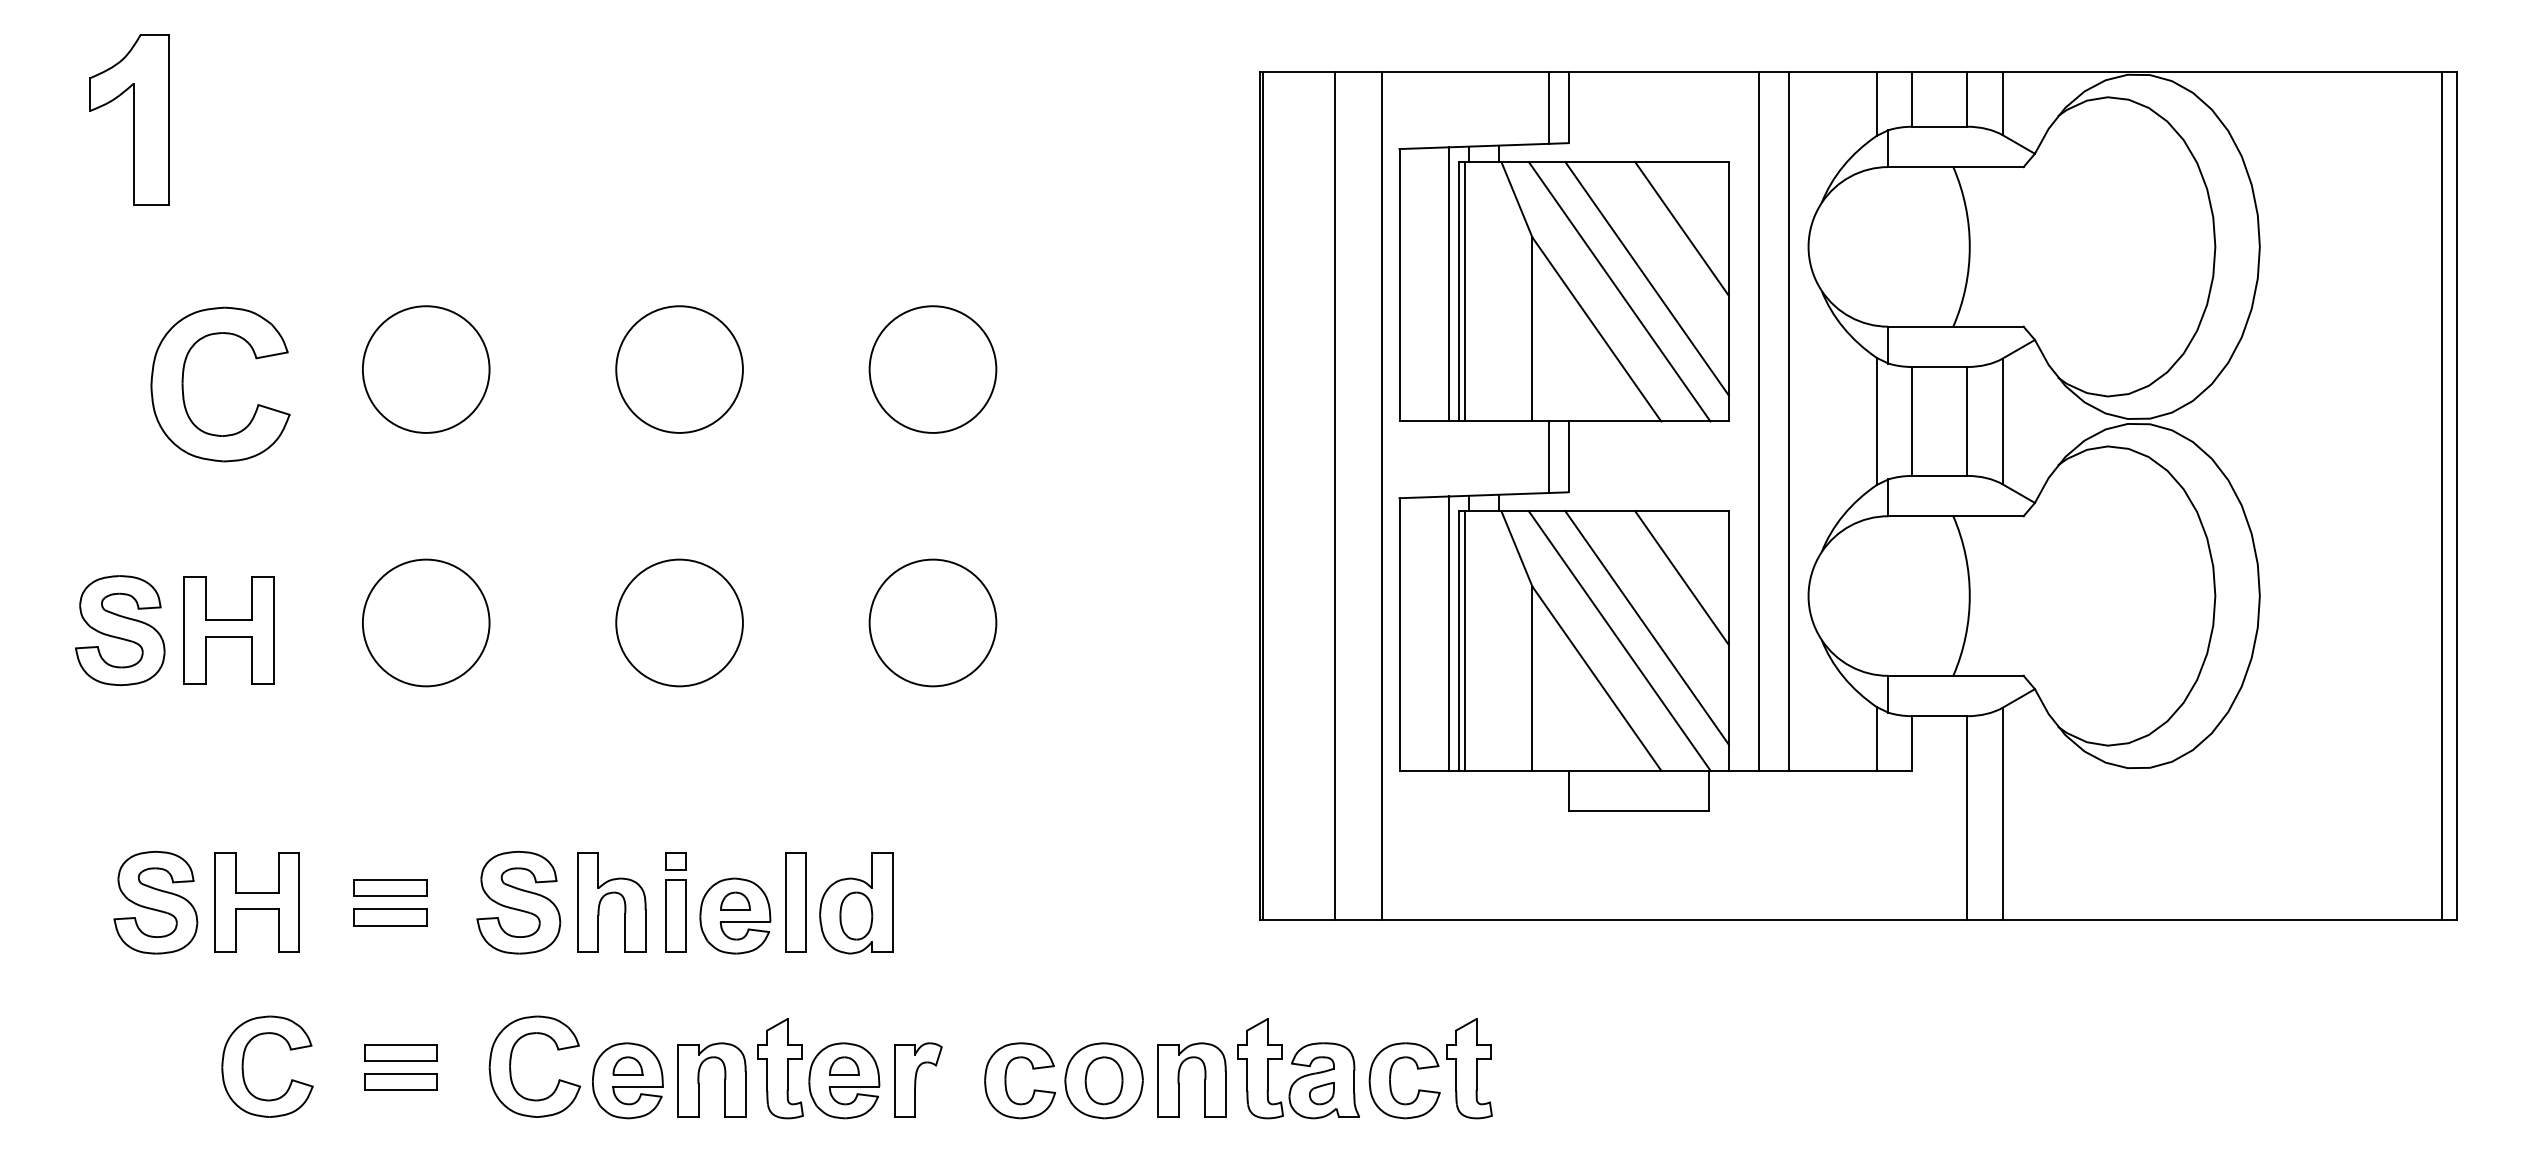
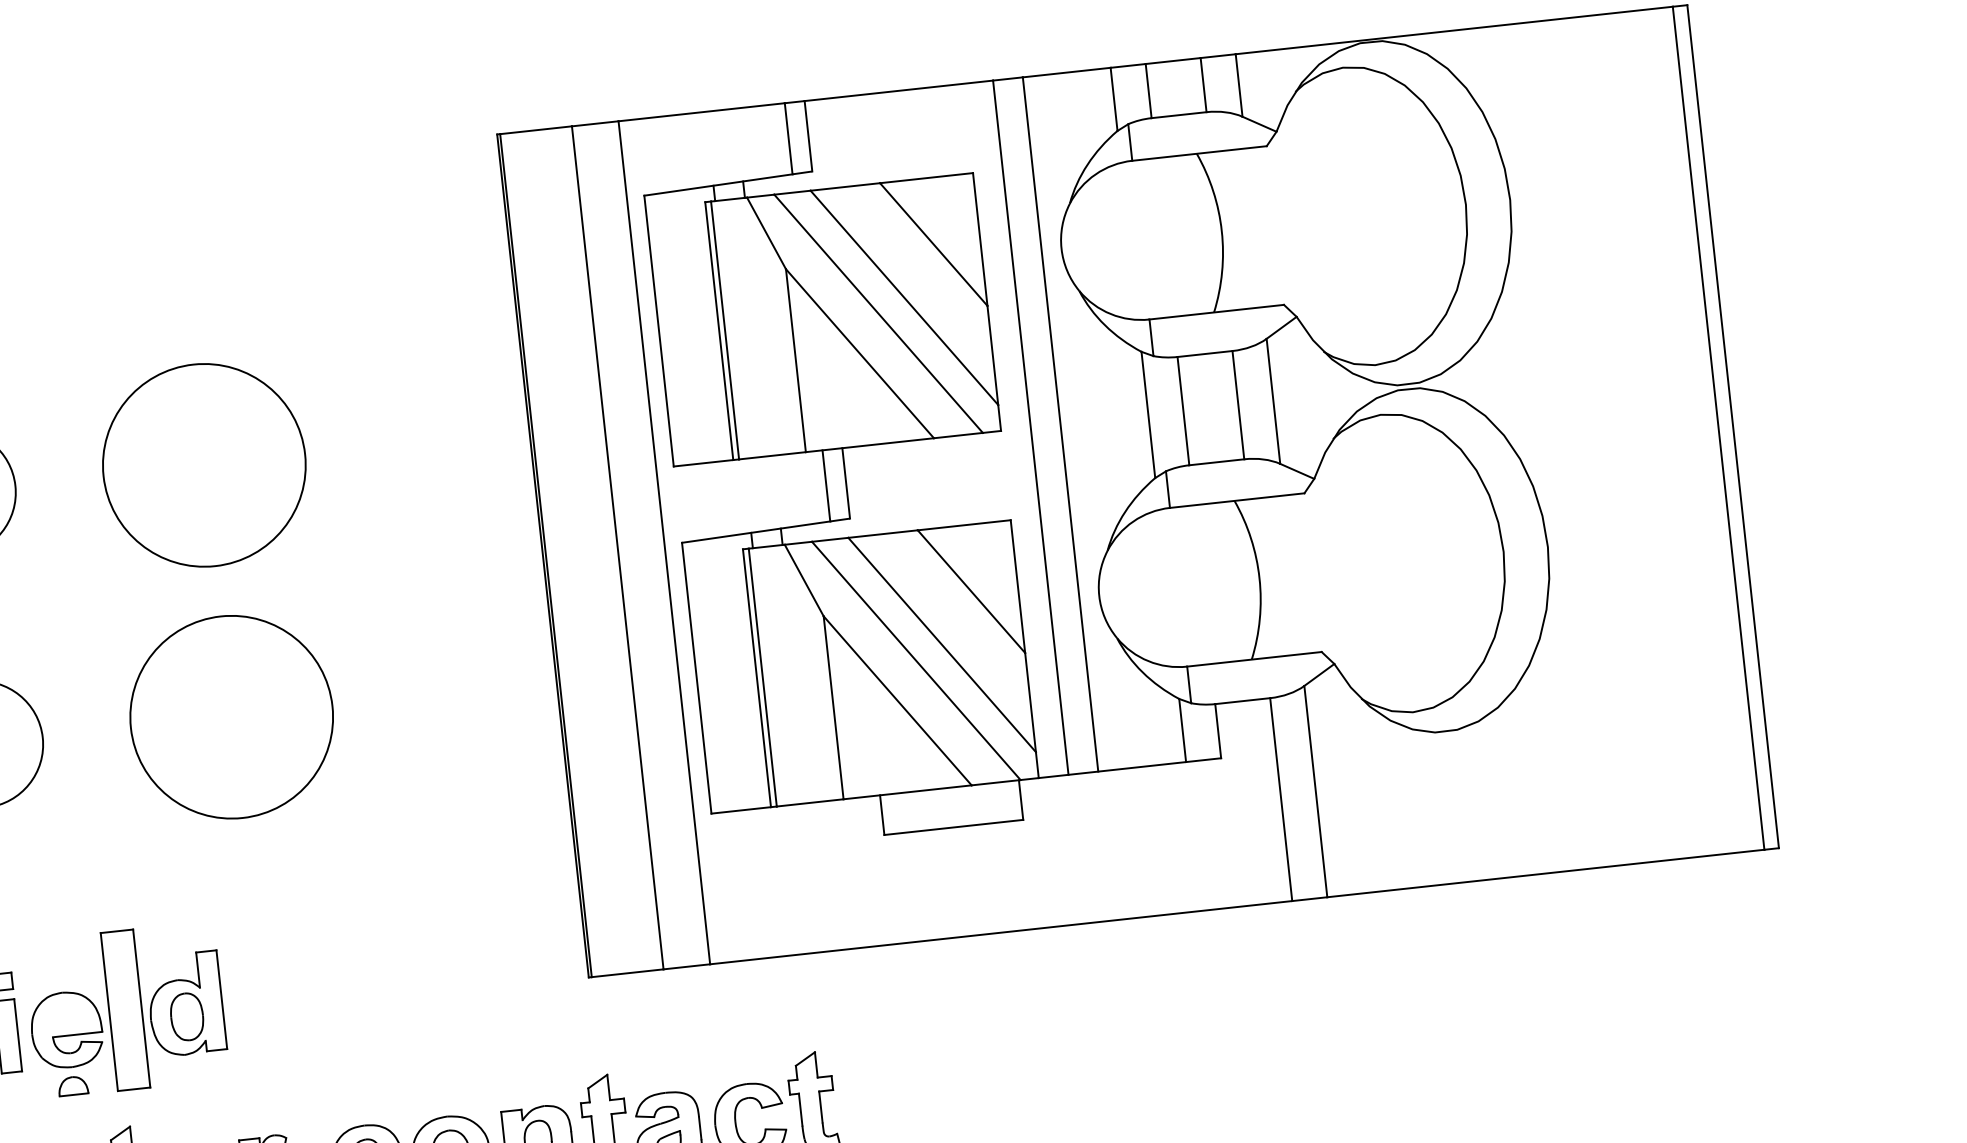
line: (1449, 284) -> (708, 324), removed
circle: (932, 369) -> (203, 465), size x1.6
circle: (932, 622) -> (231, 716), size x1.6
line: (1449, 633) -> (746, 671), removed
part: (735, 900) -> (73, 1085), moved
part: (795, 902) -> (125, 1009), size x1.6

